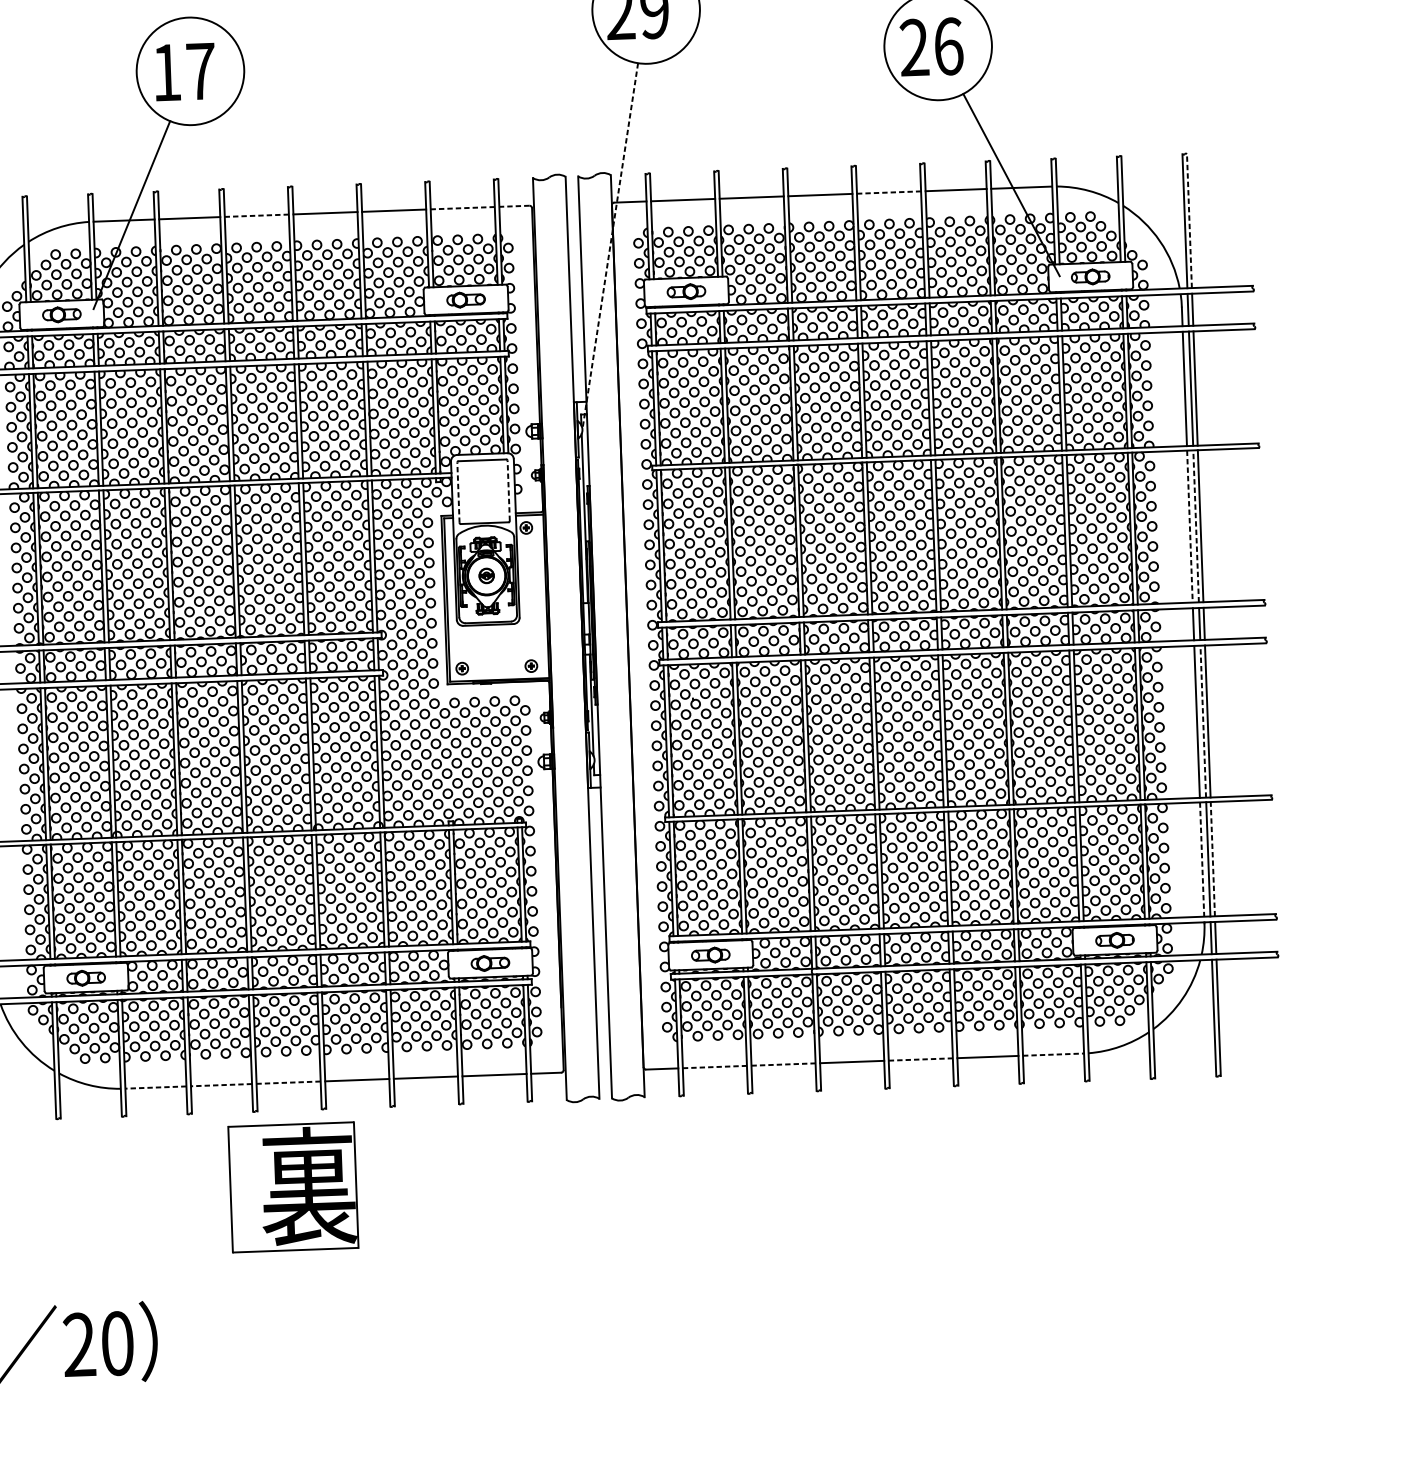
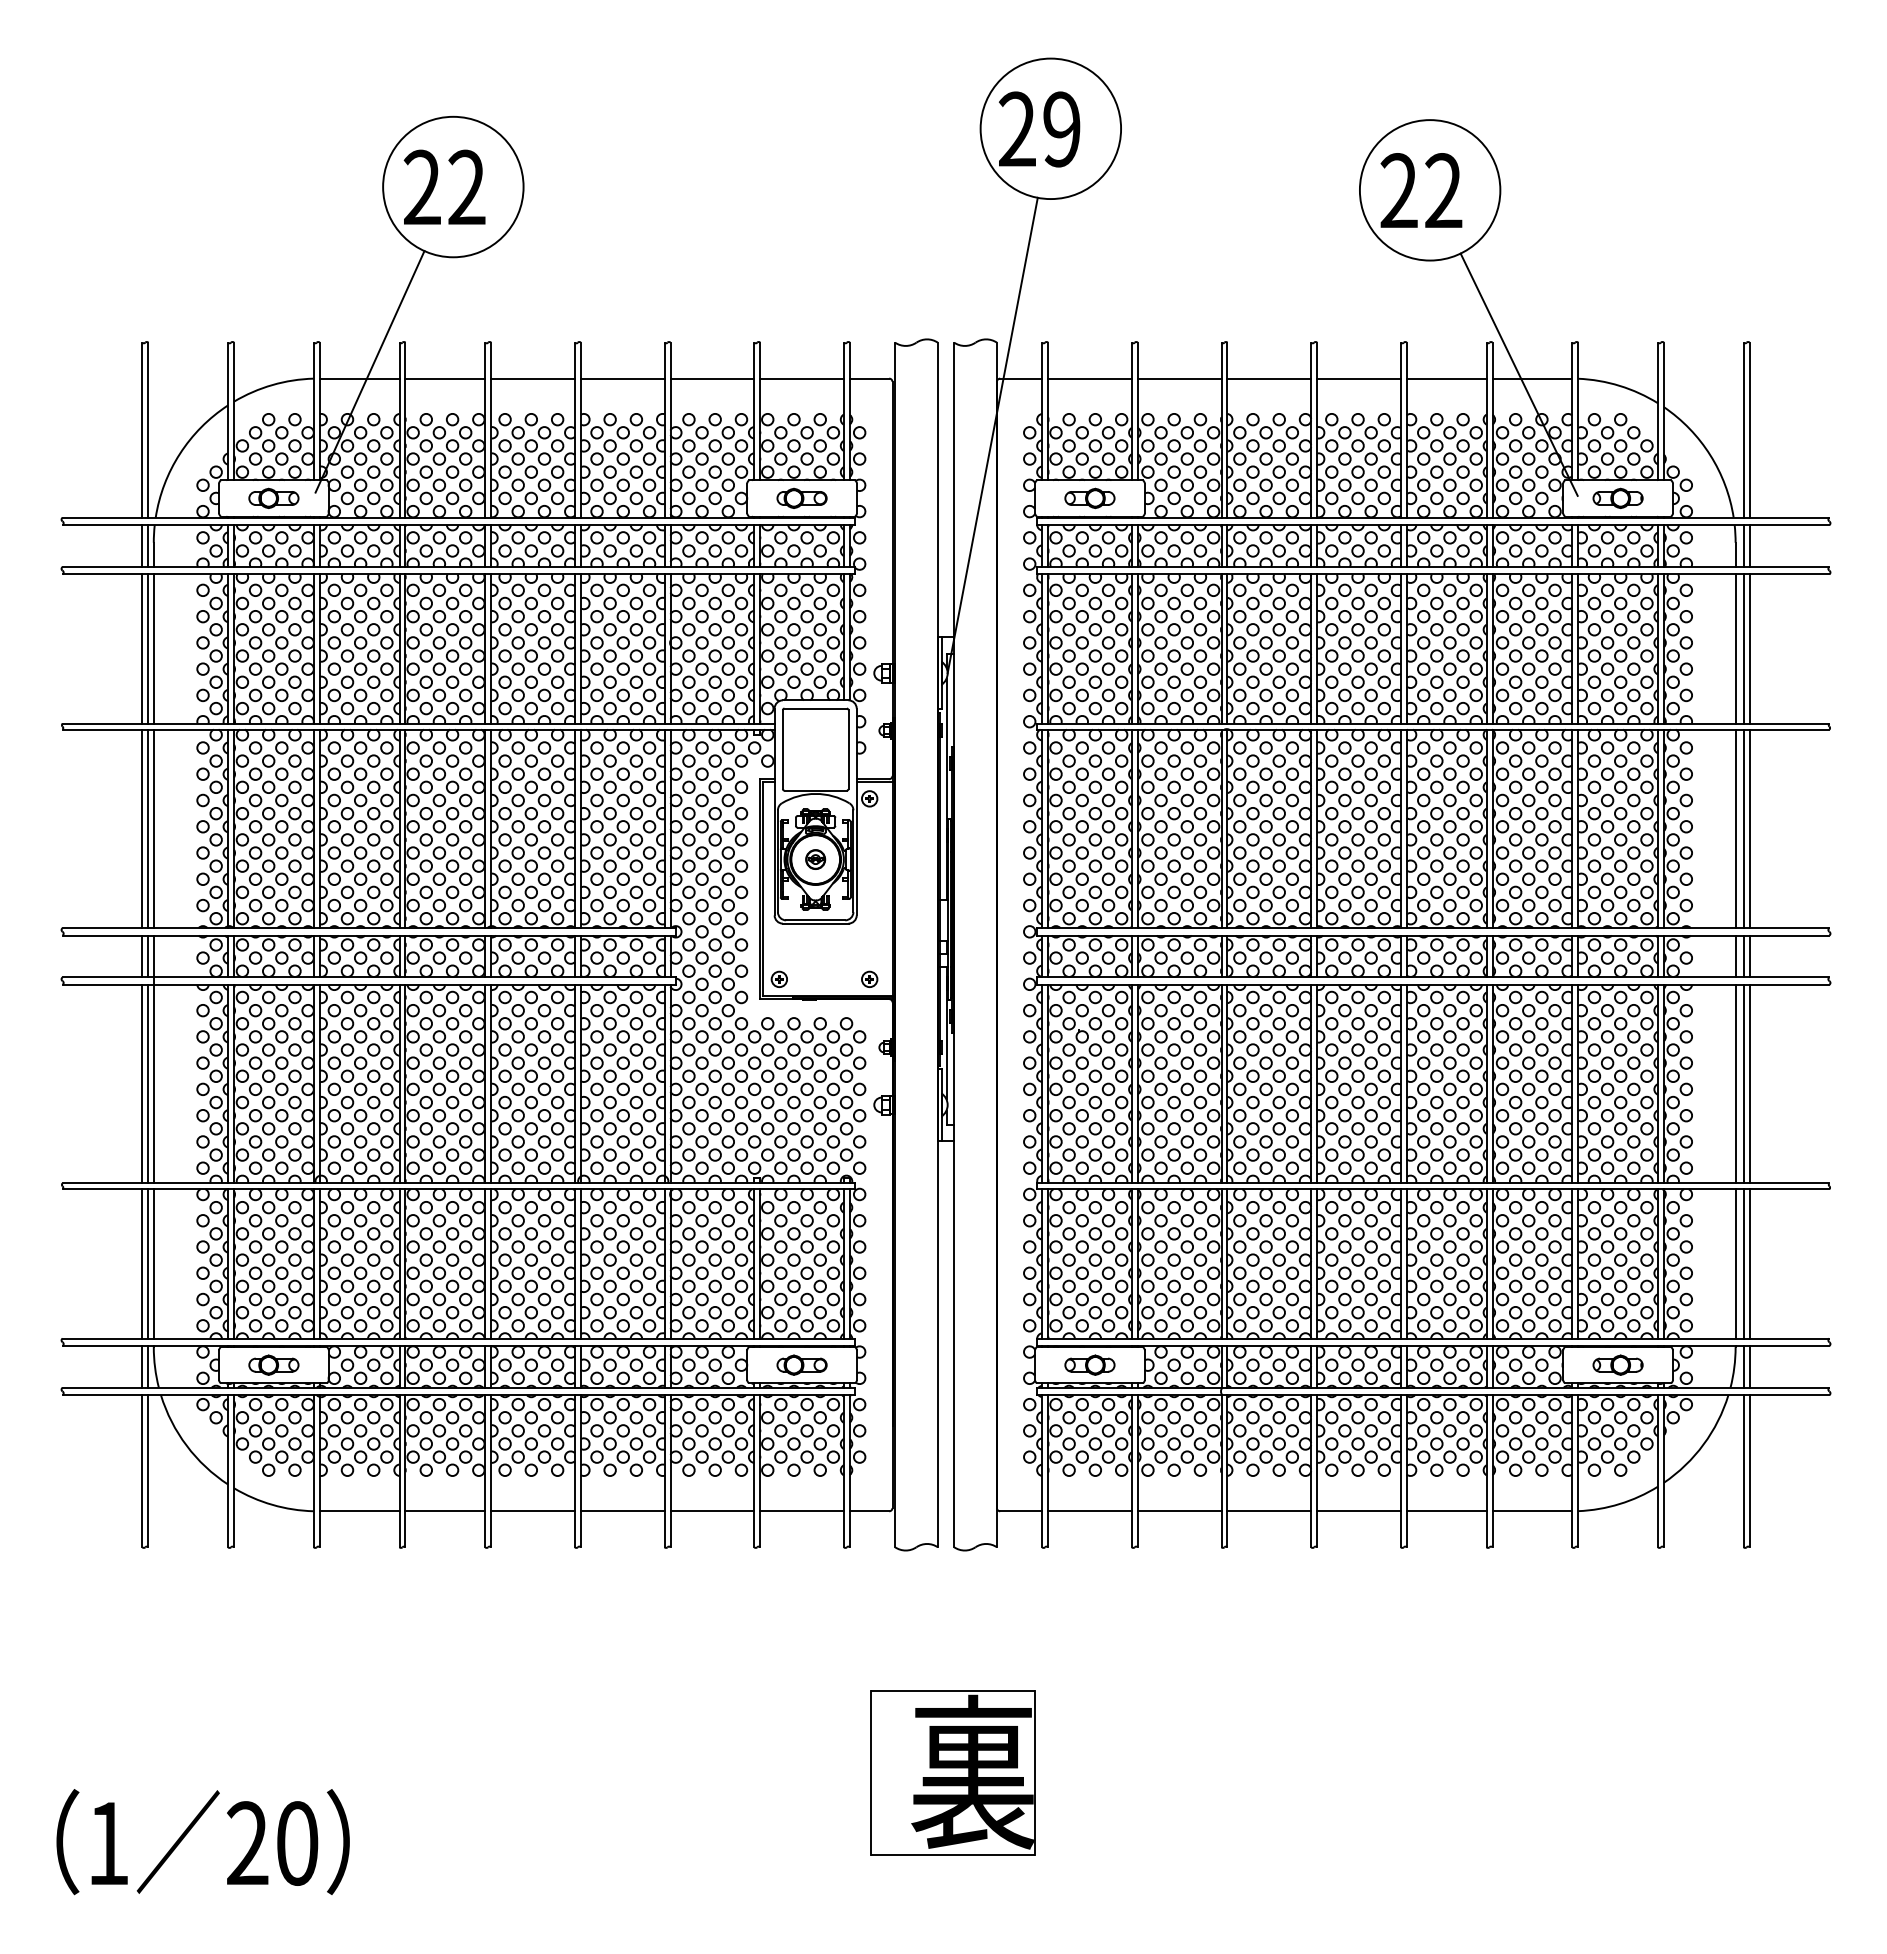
text: (948, 46) -> (1443, 190), 26 -> 22
text: (183, 71) -> (444, 186), 17 -> 22
line: (889, 192) -> (1359, 378), dashed -> solid
line: (514, 206) -> (869, 378), dashed -> solid
line: (463, 208) -> (802, 378), dashed -> solid
line: (257, 215) -> (533, 378), dashed -> solid
line: (1189, 221) -> (1749, 430), dashed -> solid
line: (610, 246) -> (992, 435), dashed -> solid
line: (508, 490) -> (848, 749), dashed -> solid
line: (458, 492) -> (782, 749), dashed -> solid
line: (1195, 526) -> (1743, 828), dashed -> solid
line: (1189, 527) -> (1735, 829), dashed -> solid
line: (1203, 721) -> (1743, 1083), dashed -> solid
line: (1212, 858) -> (1749, 1263), dashed -> solid
line: (1202, 859) -> (1735, 1263), dashed -> solid
line: (1053, 1054) -> (1532, 1511), dashed -> solid
line: (921, 1059) -> (1359, 1511), dashed -> solid
line: (783, 1064) -> (1179, 1511), dashed -> solid
line: (714, 1067) -> (1089, 1511), dashed -> solid
line: (288, 1082) -> (533, 1511), dashed -> solid
line: (221, 1085) -> (445, 1511), dashed -> solid
line: (155, 1087) -> (359, 1511), dashed -> solid
part: (292, 1186) -> (952, 1772), moved

